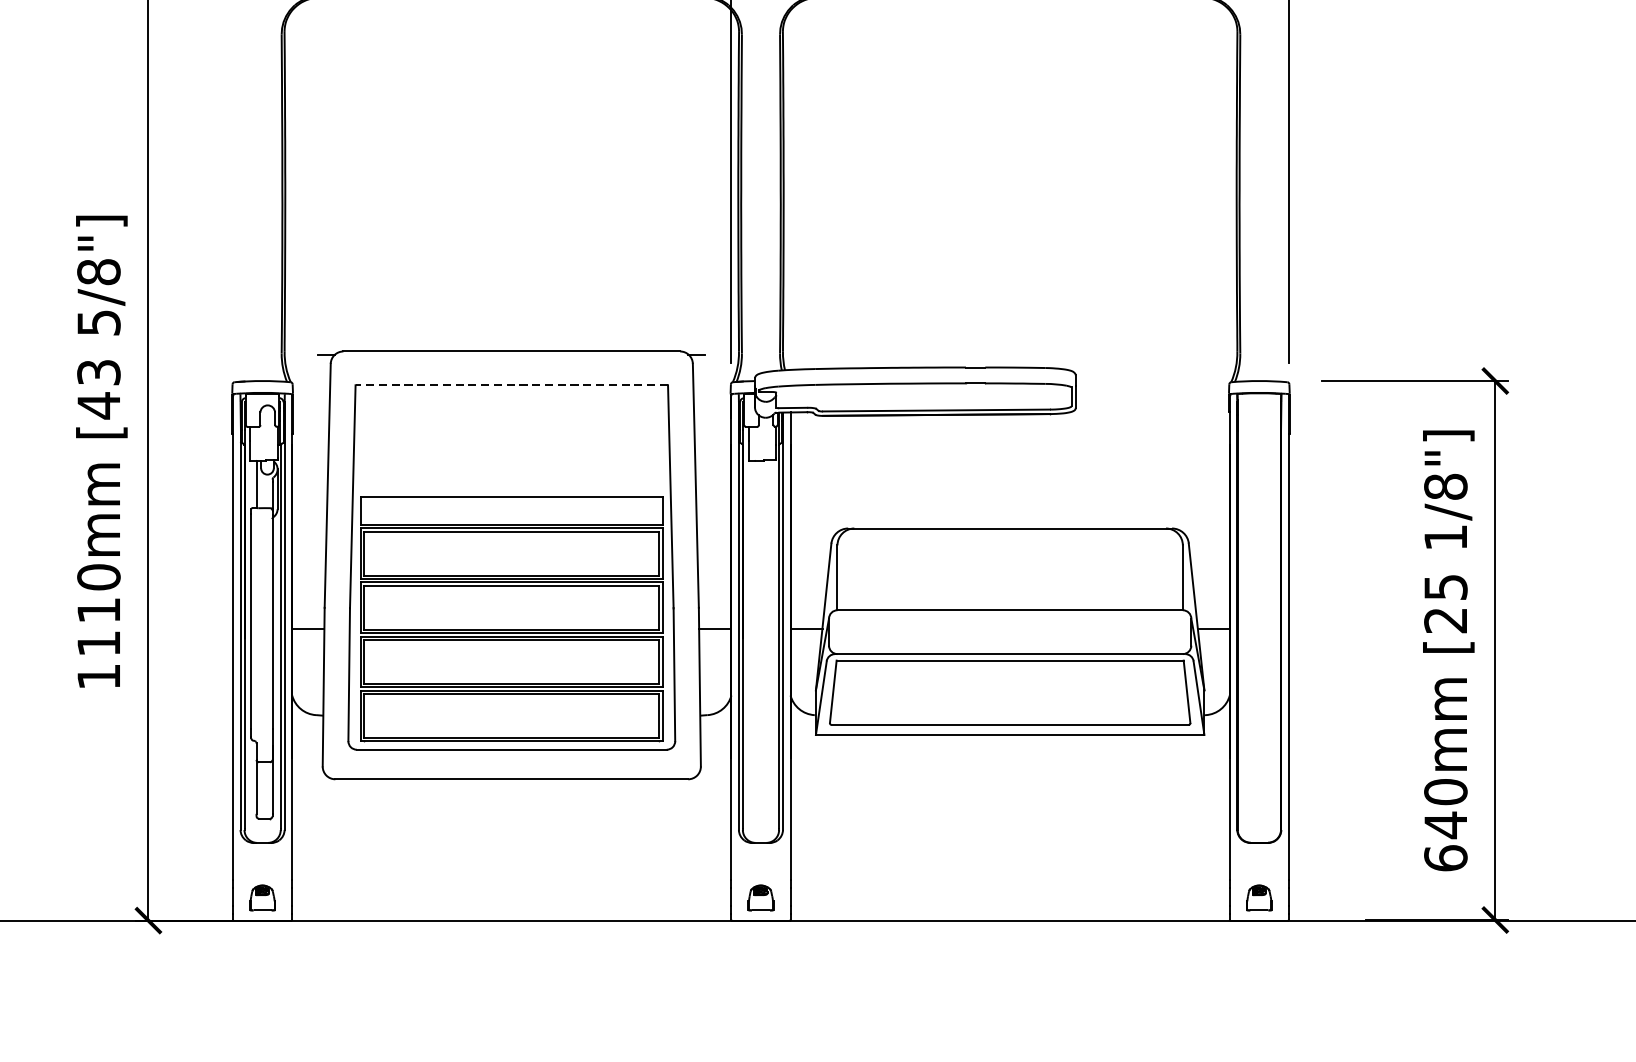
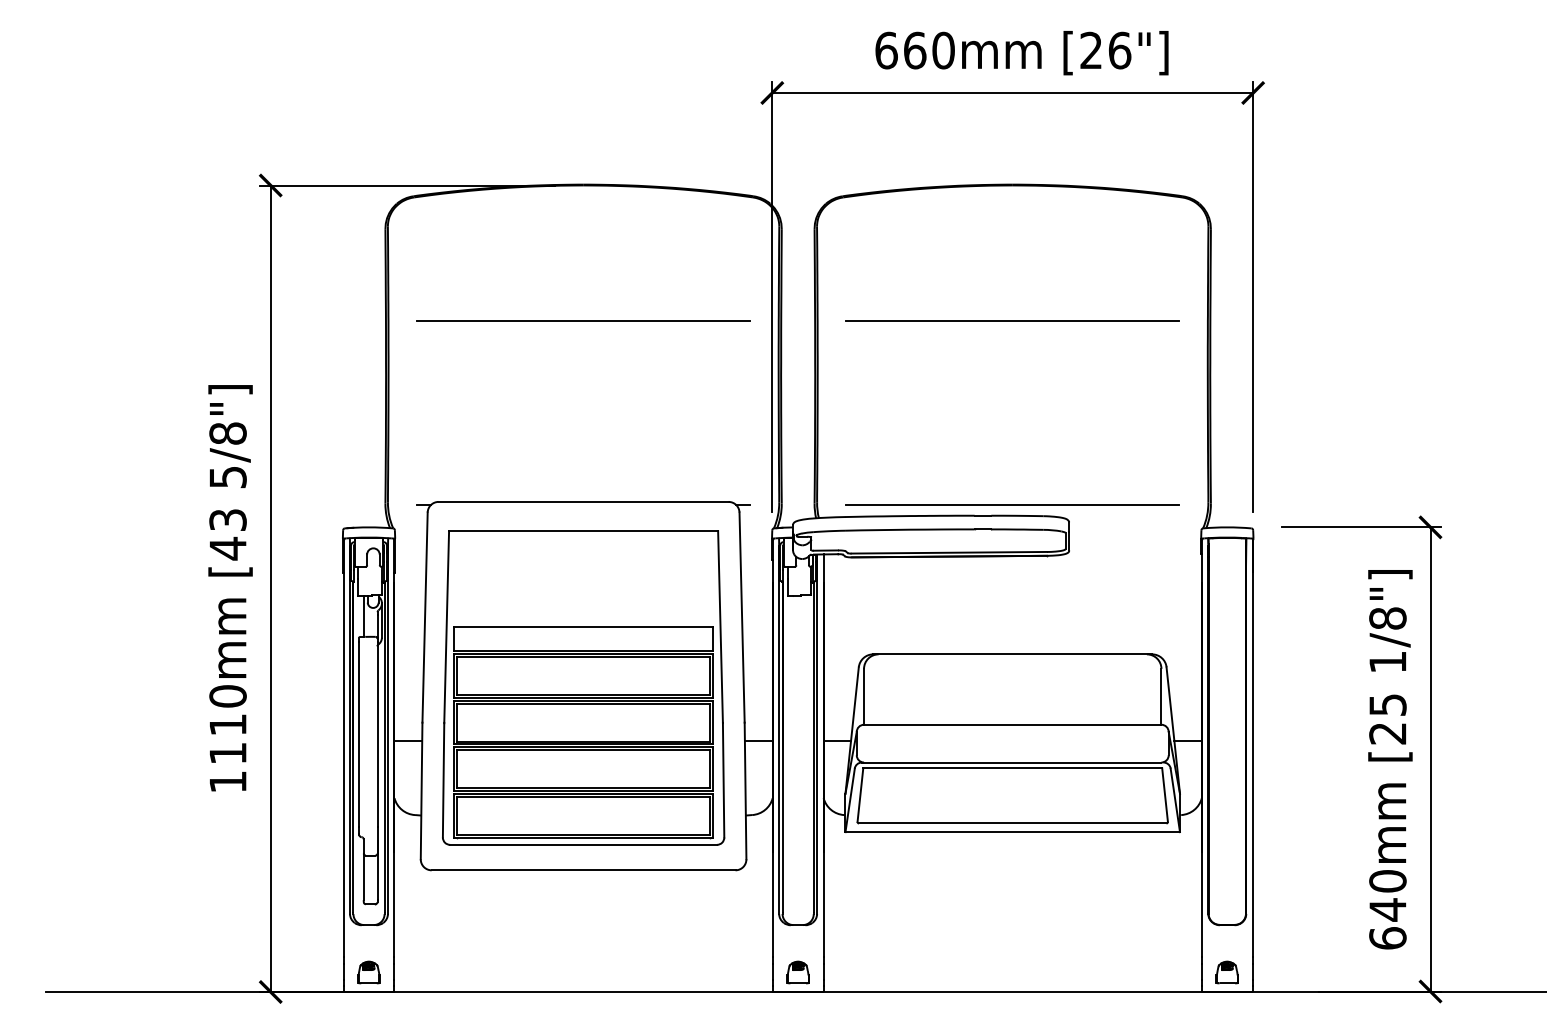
line: (511, 140) -> (583, 320), added
line: (1009, 140) -> (1012, 320), added
line: (1009, 354) -> (1012, 504), added
line: (511, 385) -> (583, 531), dashed -> solid

